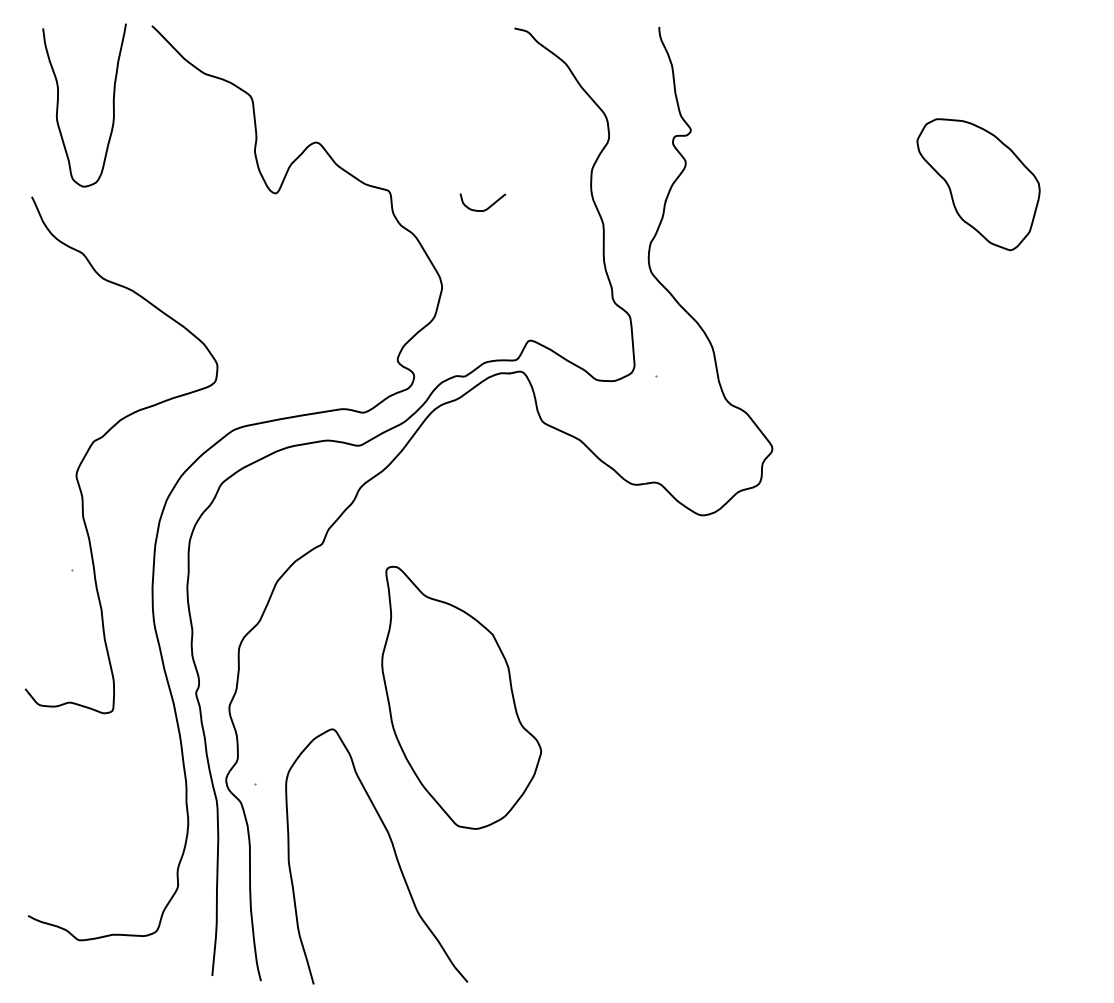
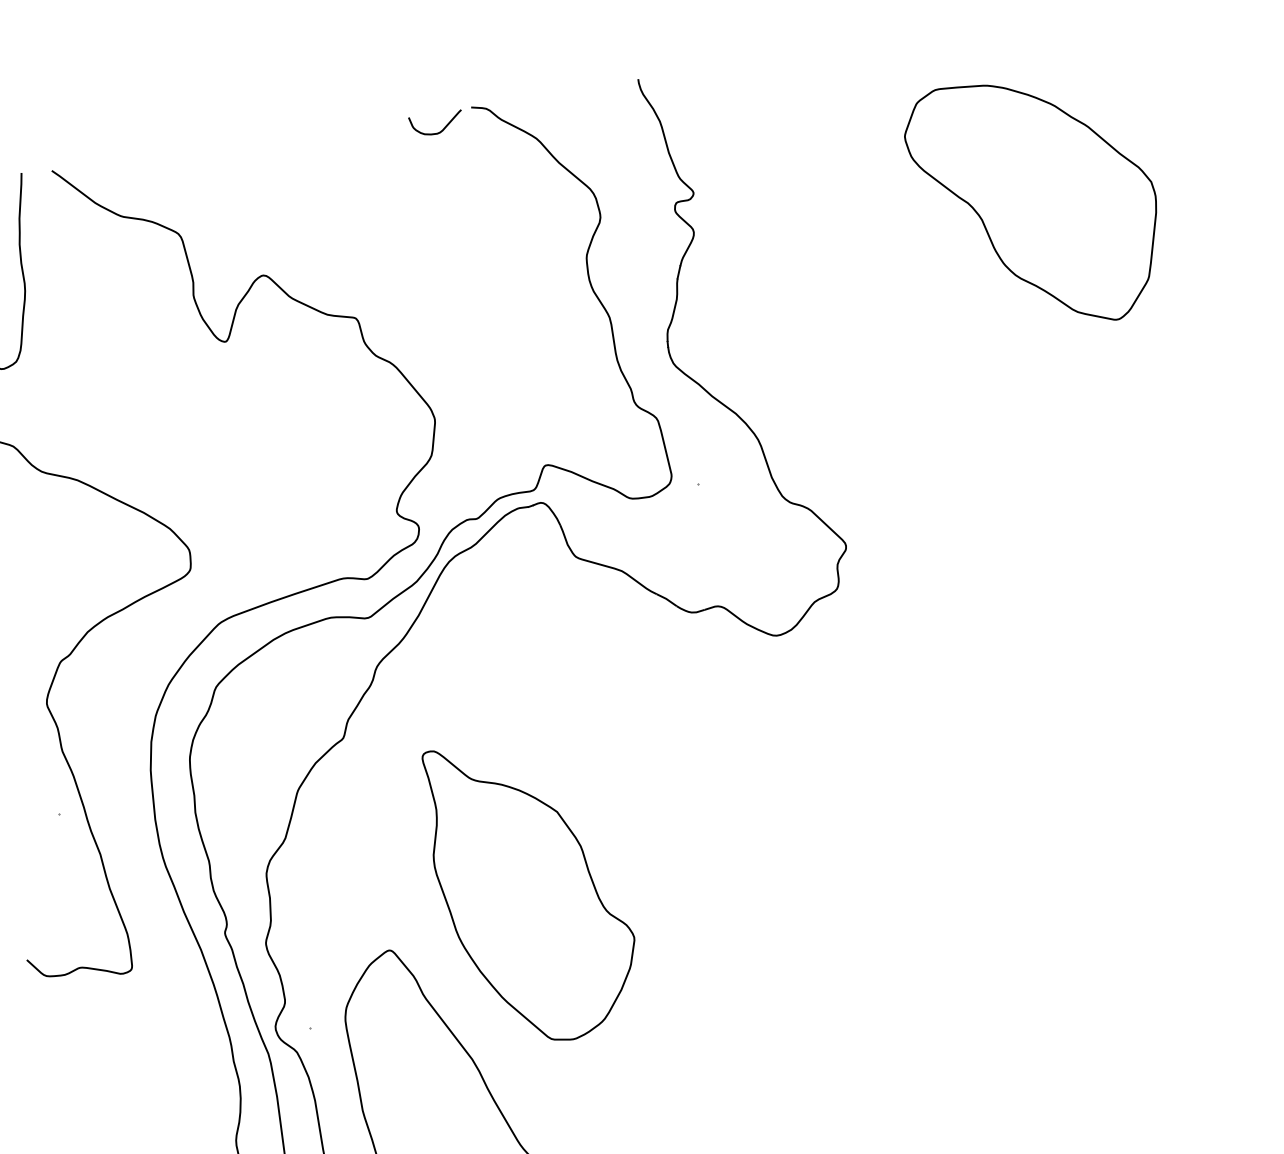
part: (978, 184) -> (1035, 202), size x1.67
curve: (487, 207) -> (442, 128), moved

